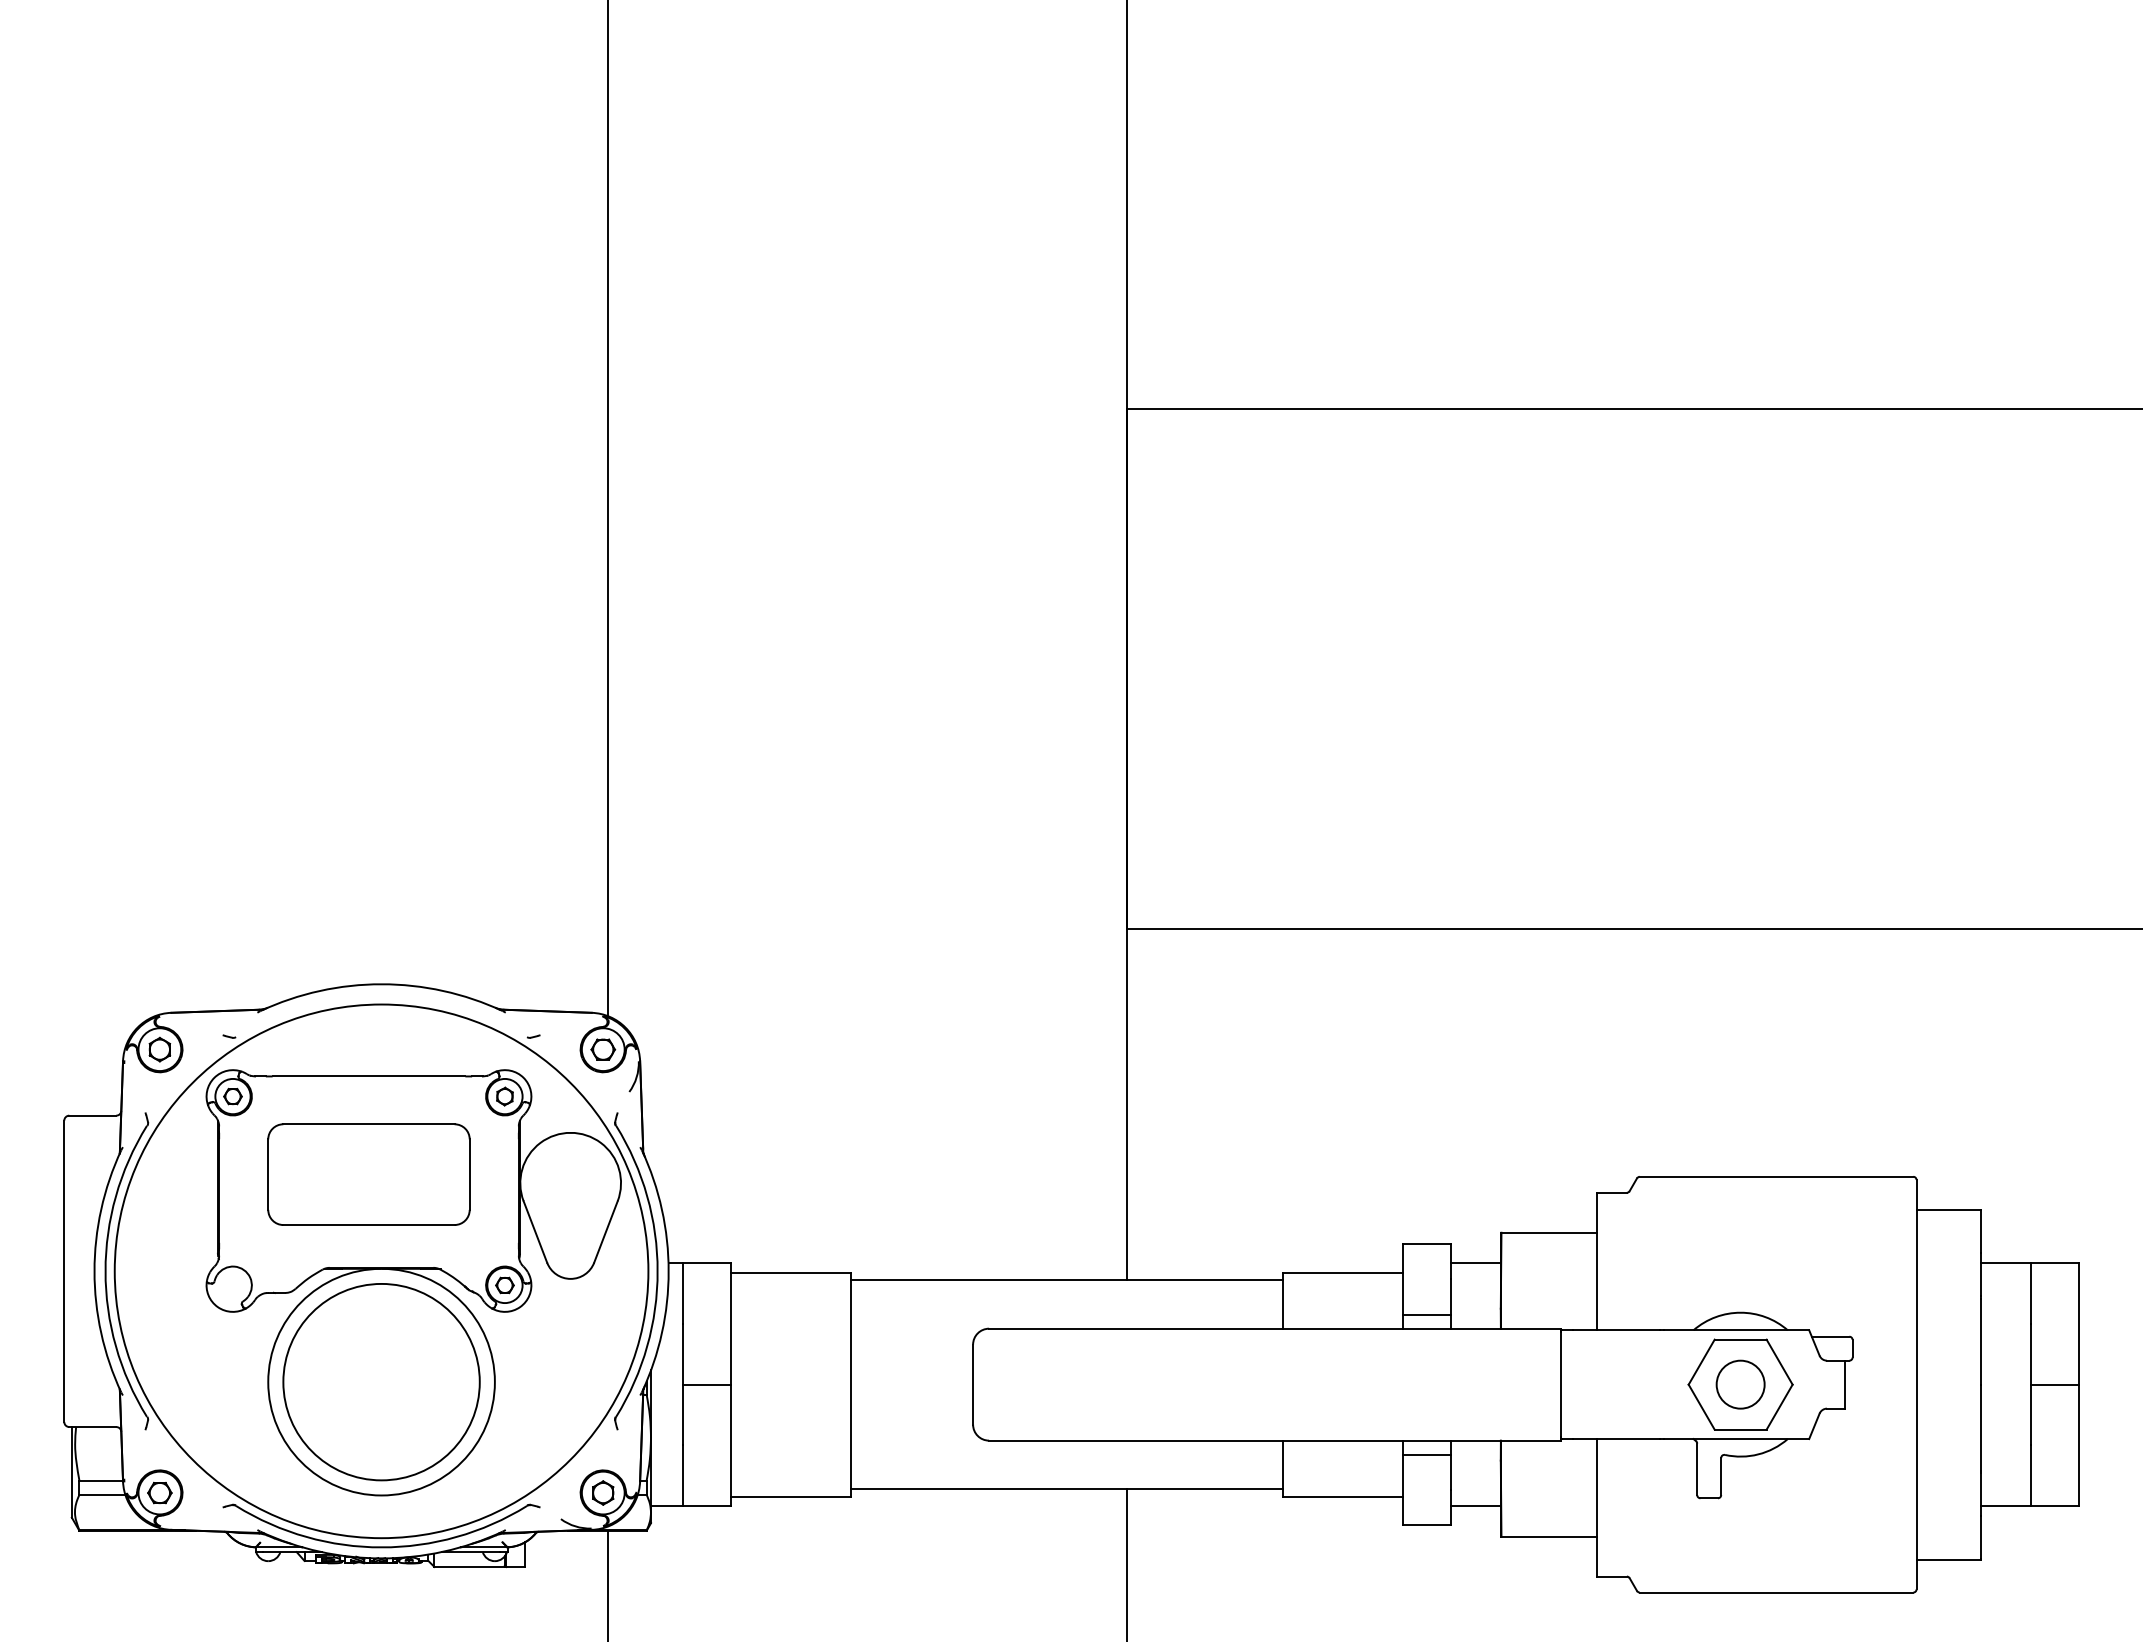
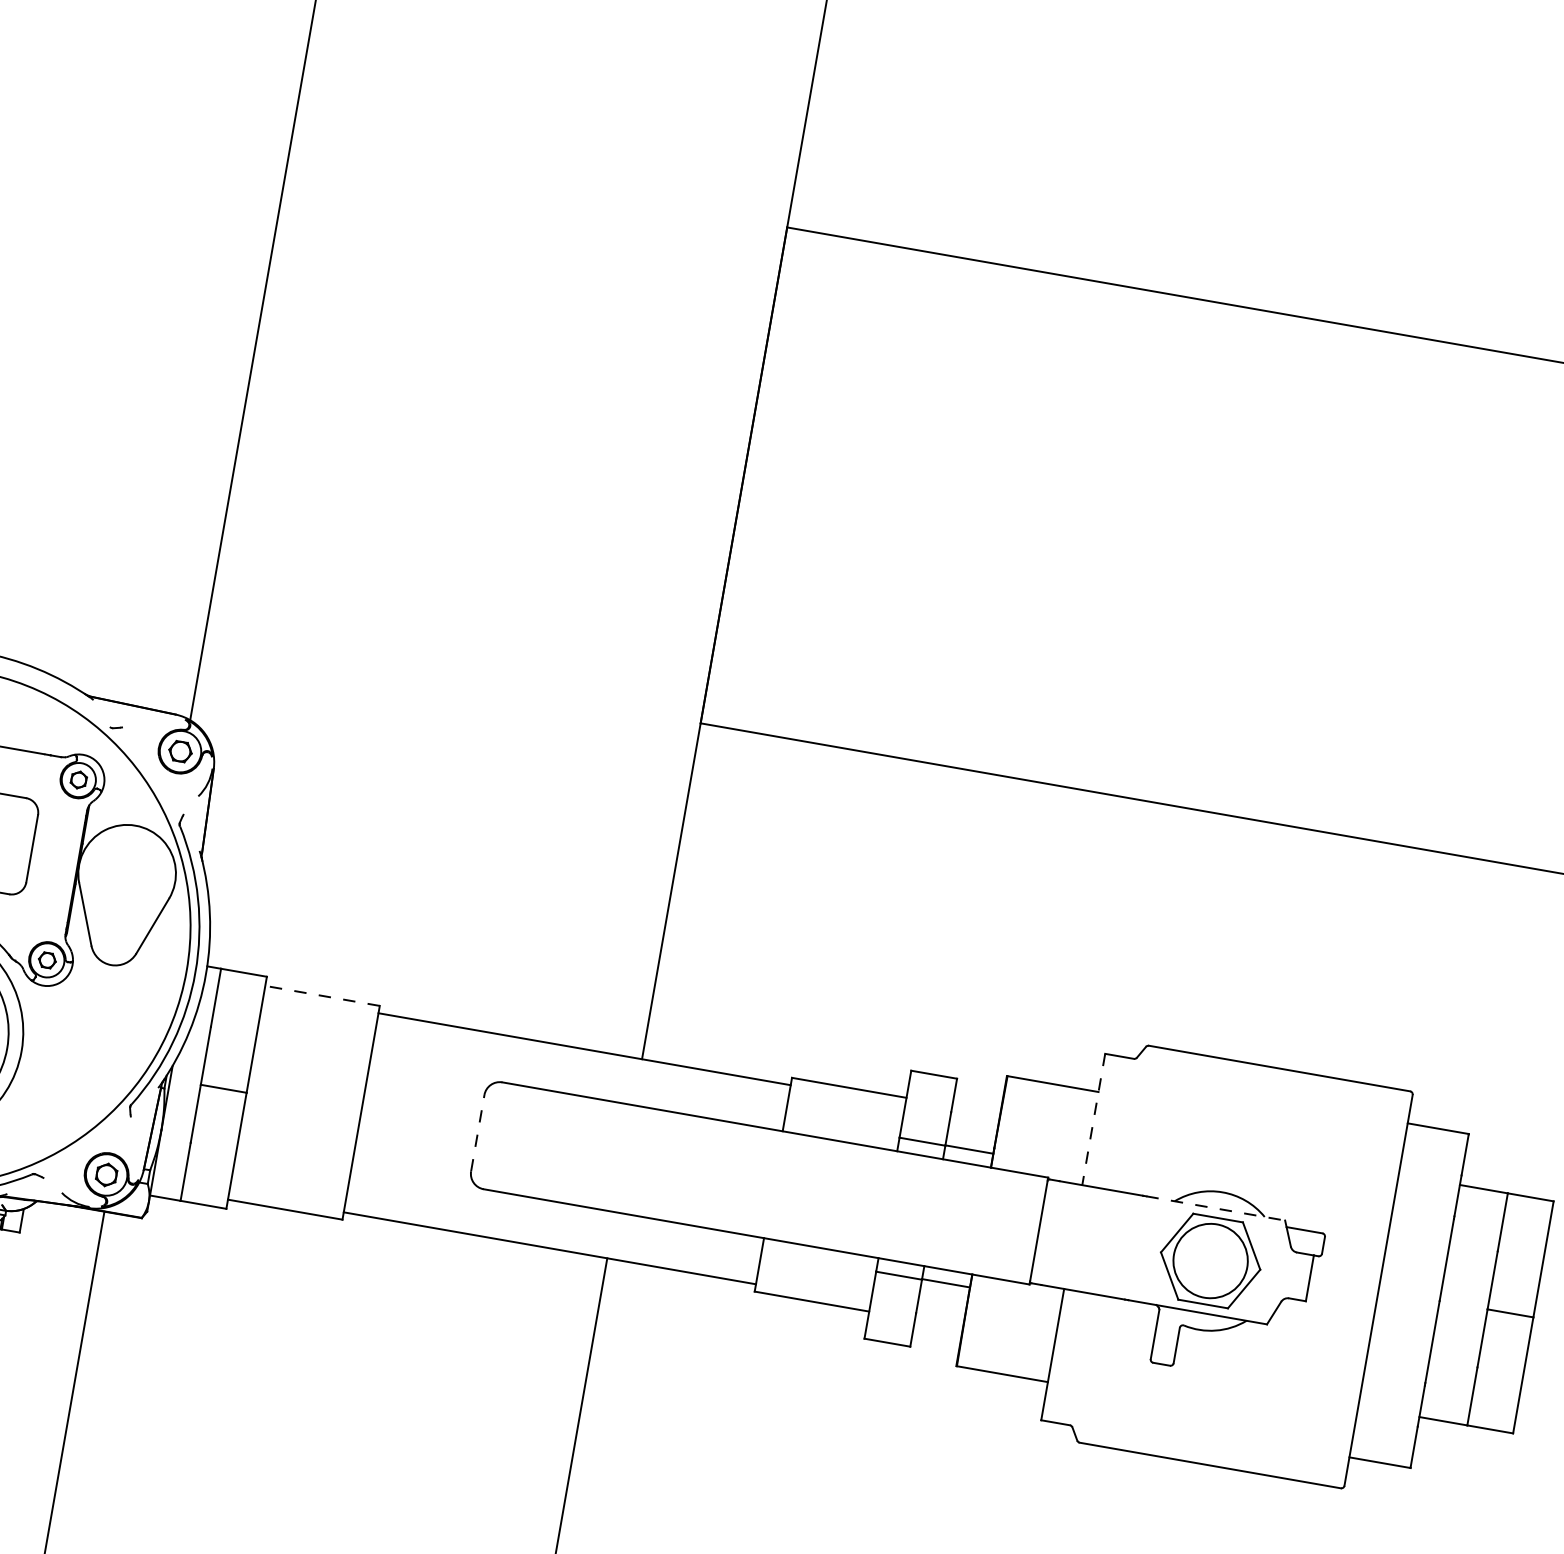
line: (1596, 1261) -> (1093, 1119), solid -> dashed
line: (1475, 1263) -> (969, 1149), moved
line: (790, 1272) -> (322, 995), solid -> dashed
line: (1736, 1330) -> (1215, 1208), solid -> dashed
line: (973, 1384) -> (478, 1133), solid -> dashed
circle: (1740, 1384) -> (1210, 1260), size x1.6
line: (1475, 1506) -> (945, 1283), moved

